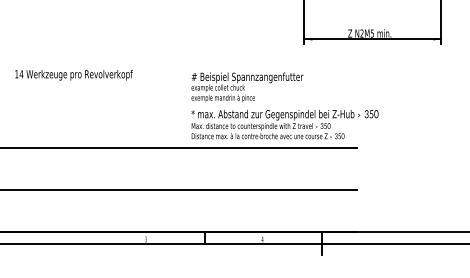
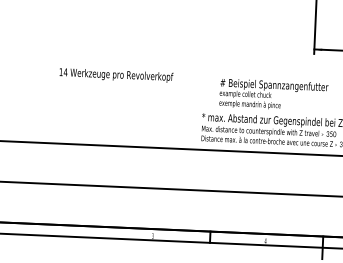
text: (73, 74) -> (115, 74), moved
text: (247, 87) -> (273, 95), moved

